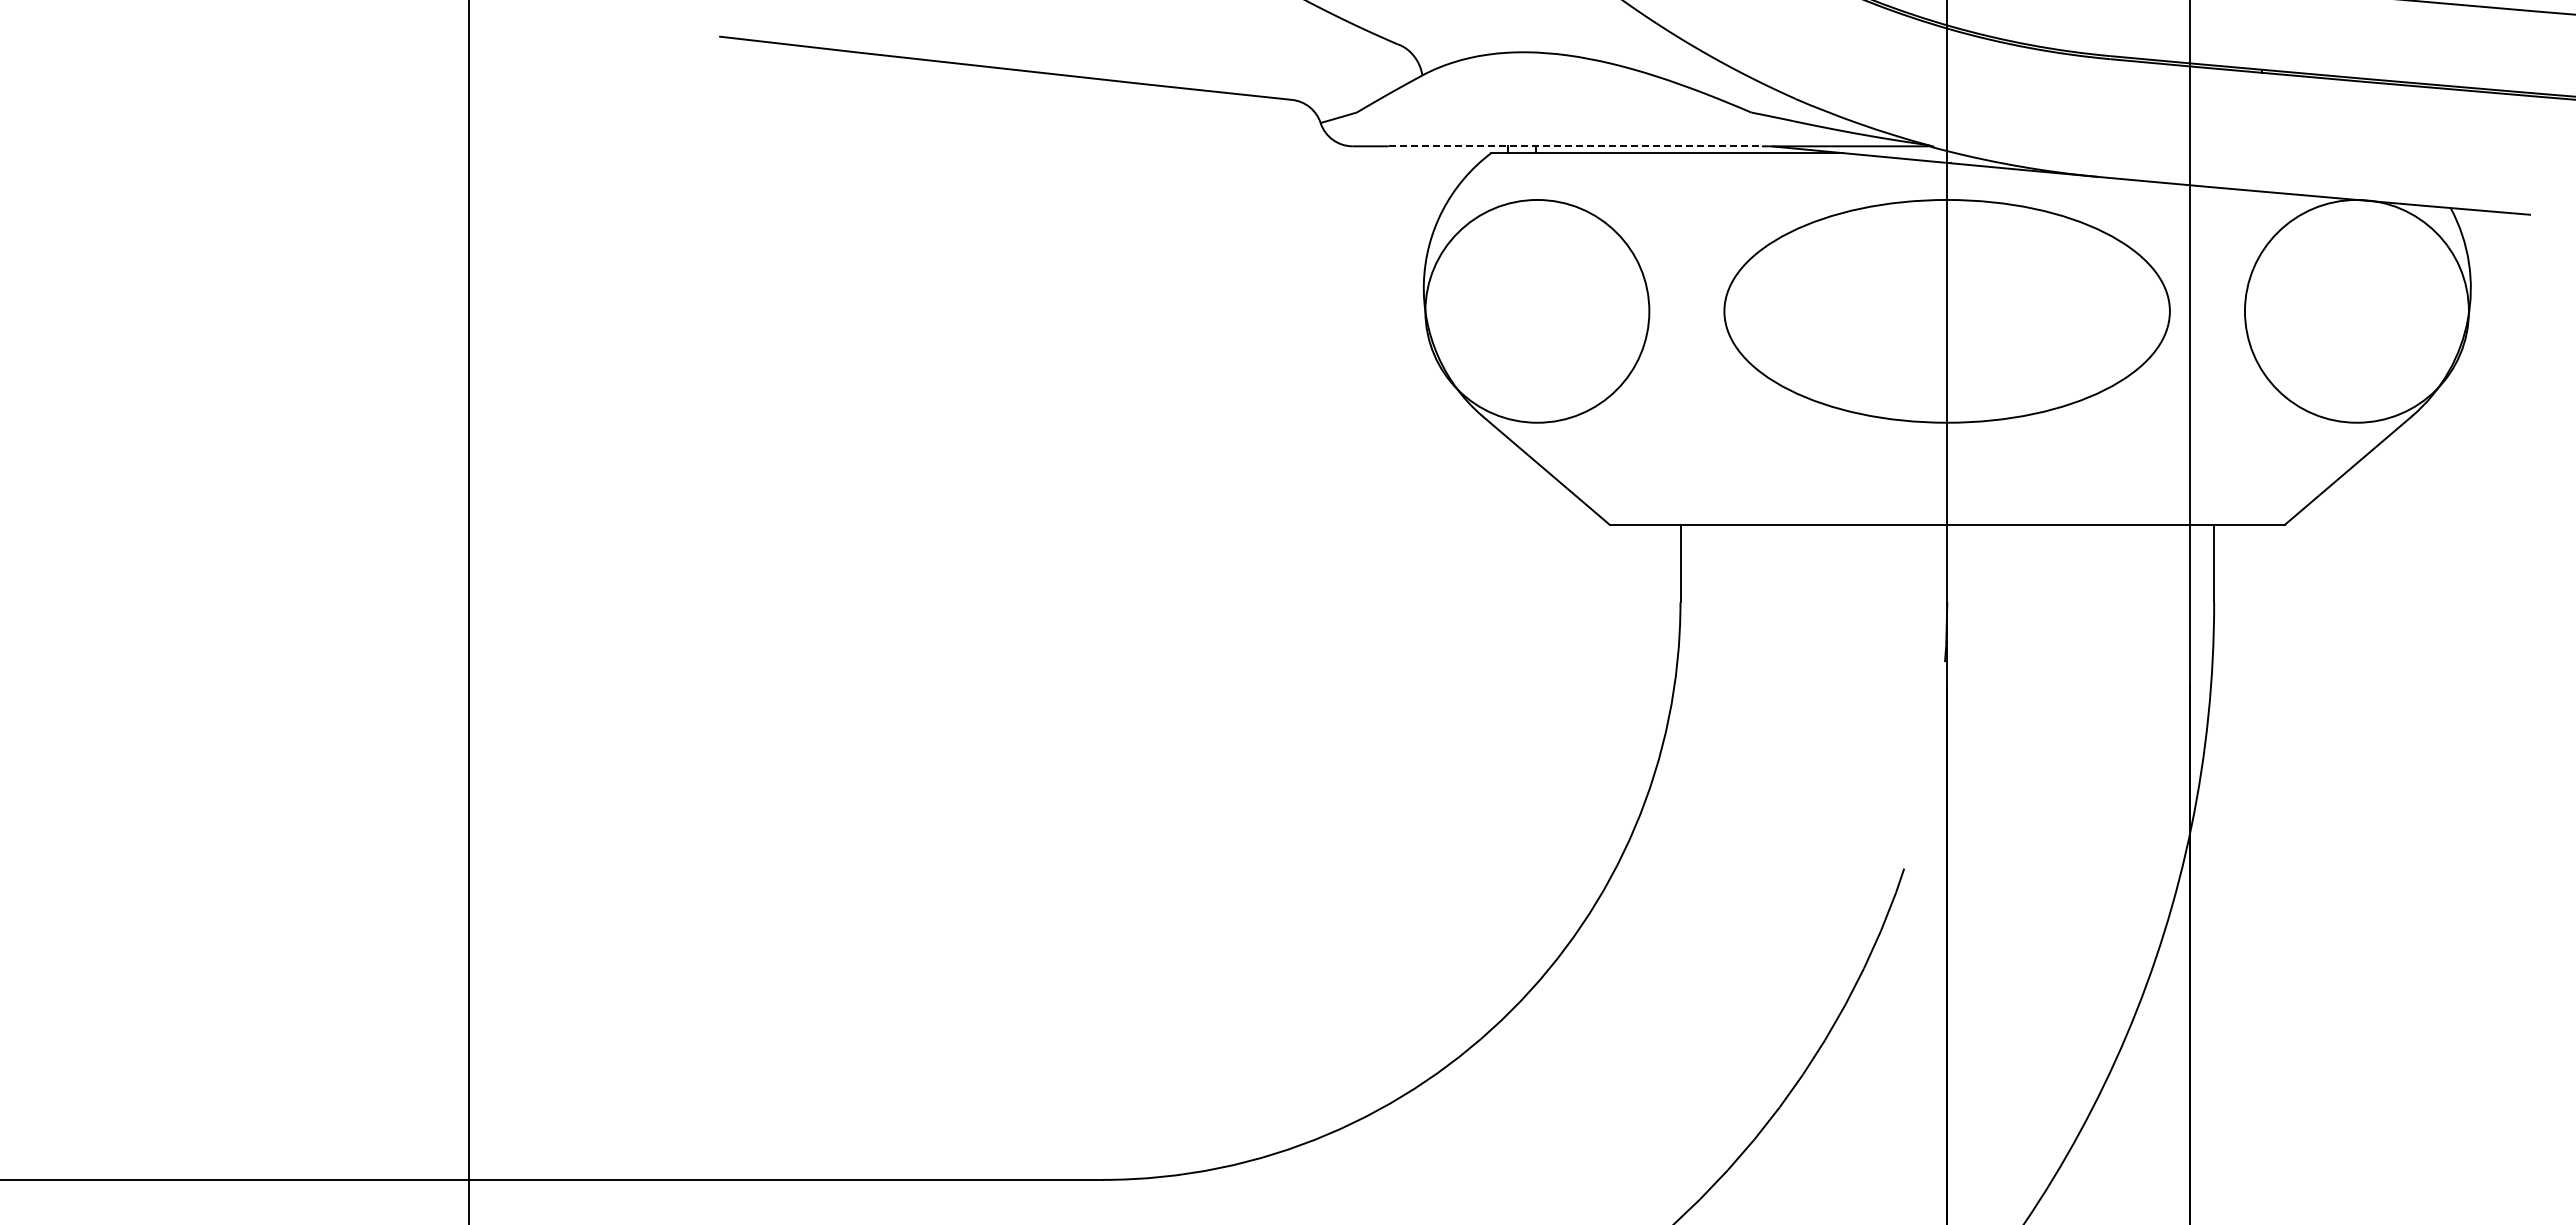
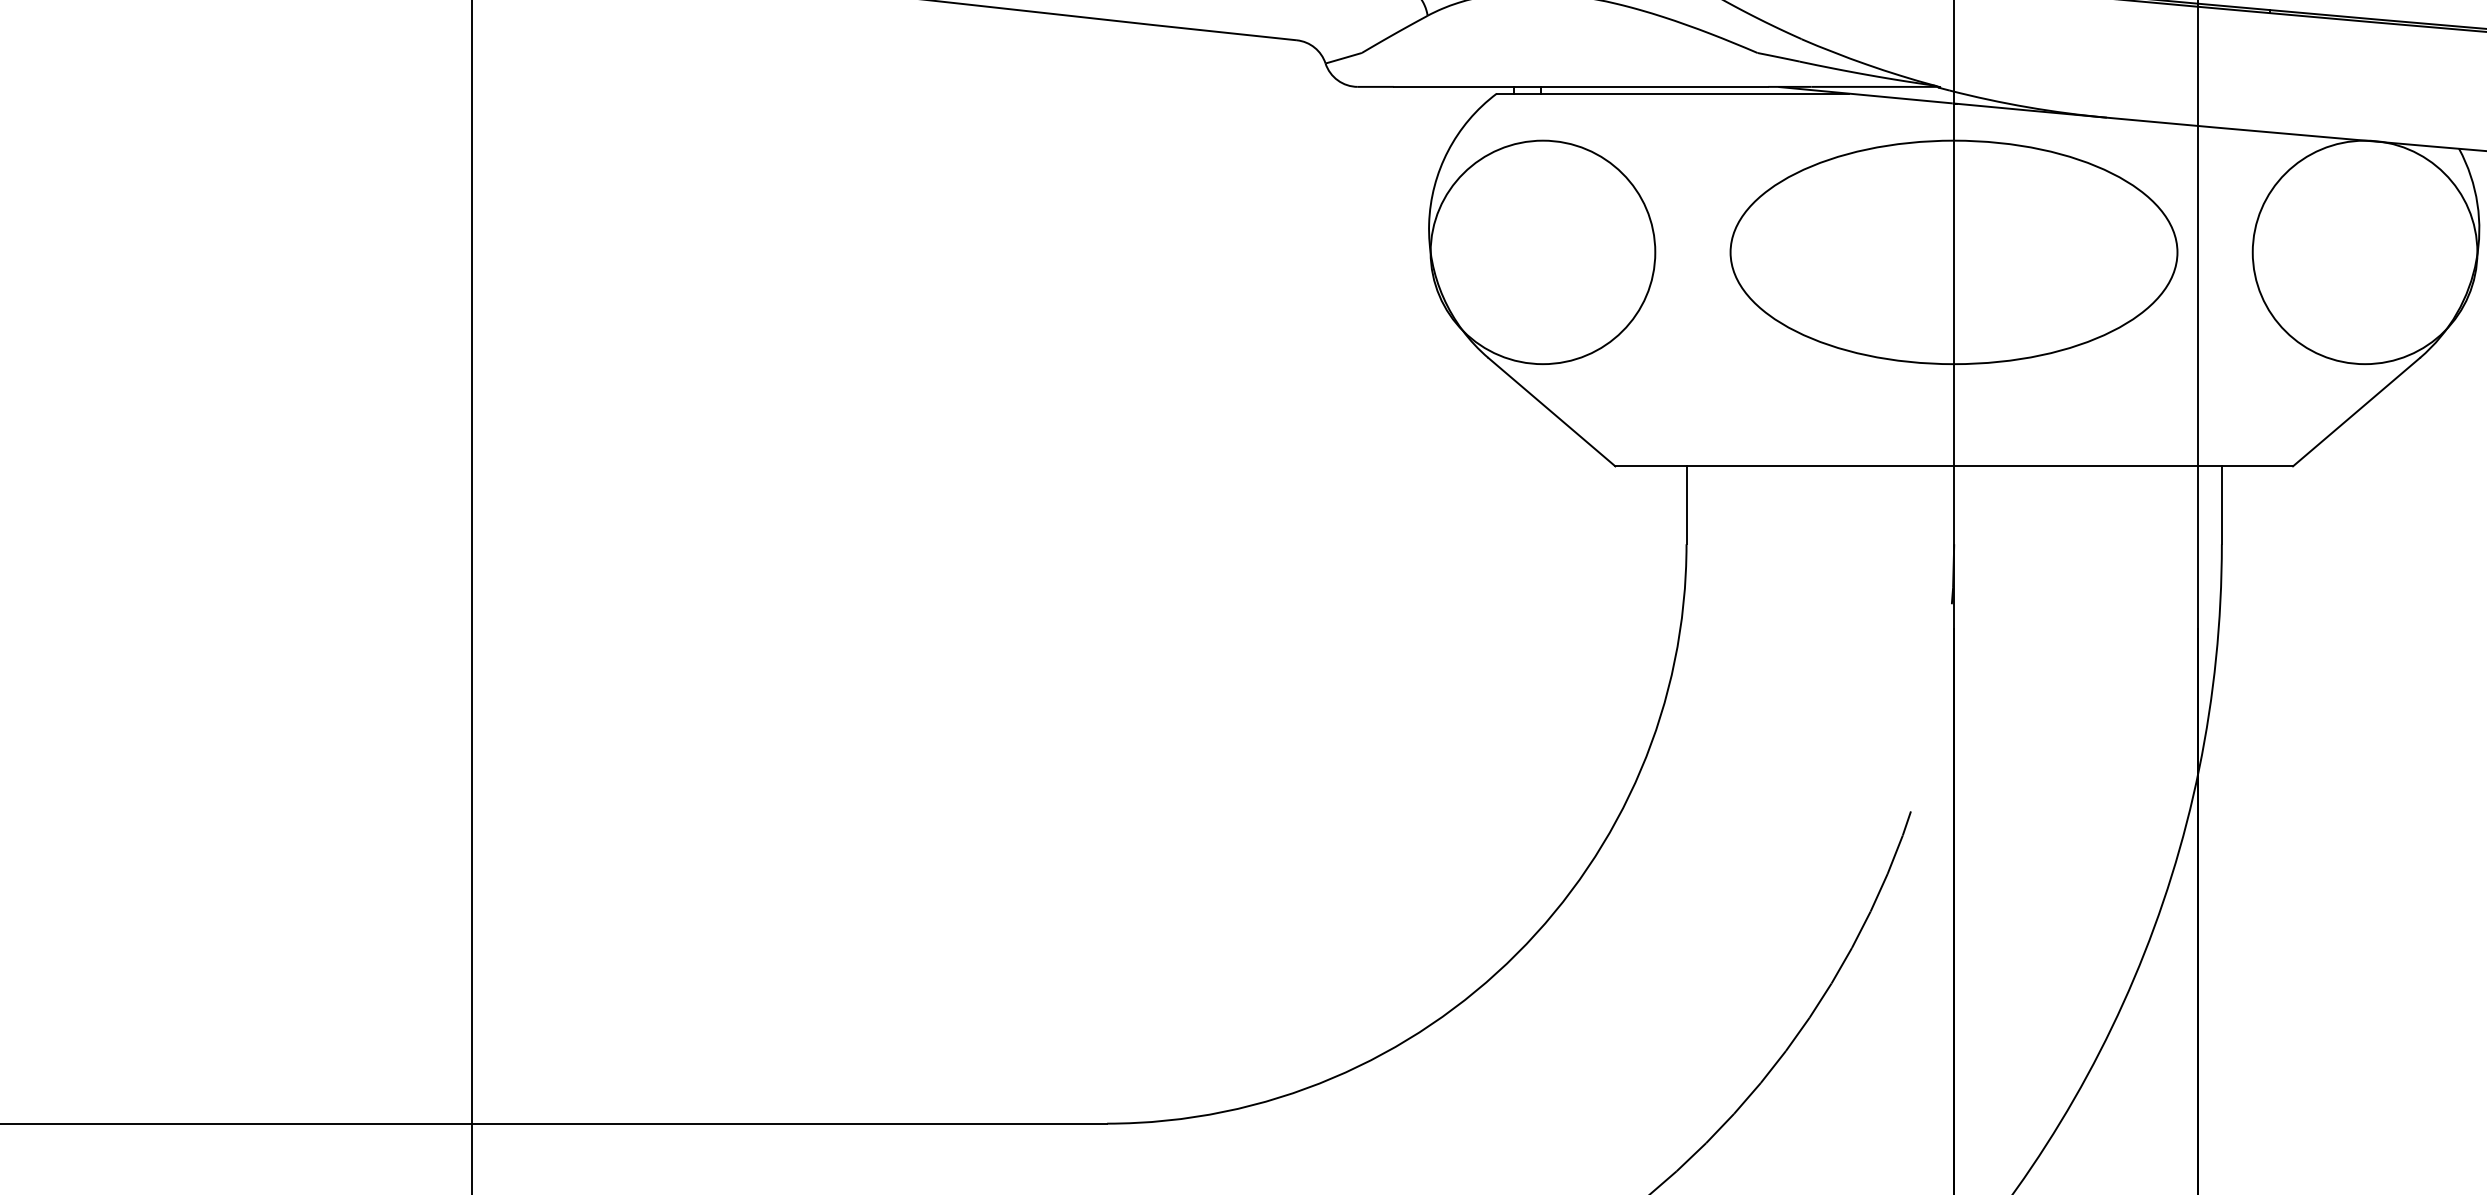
line: (1575, 146) -> (1581, 87), dashed -> solid

